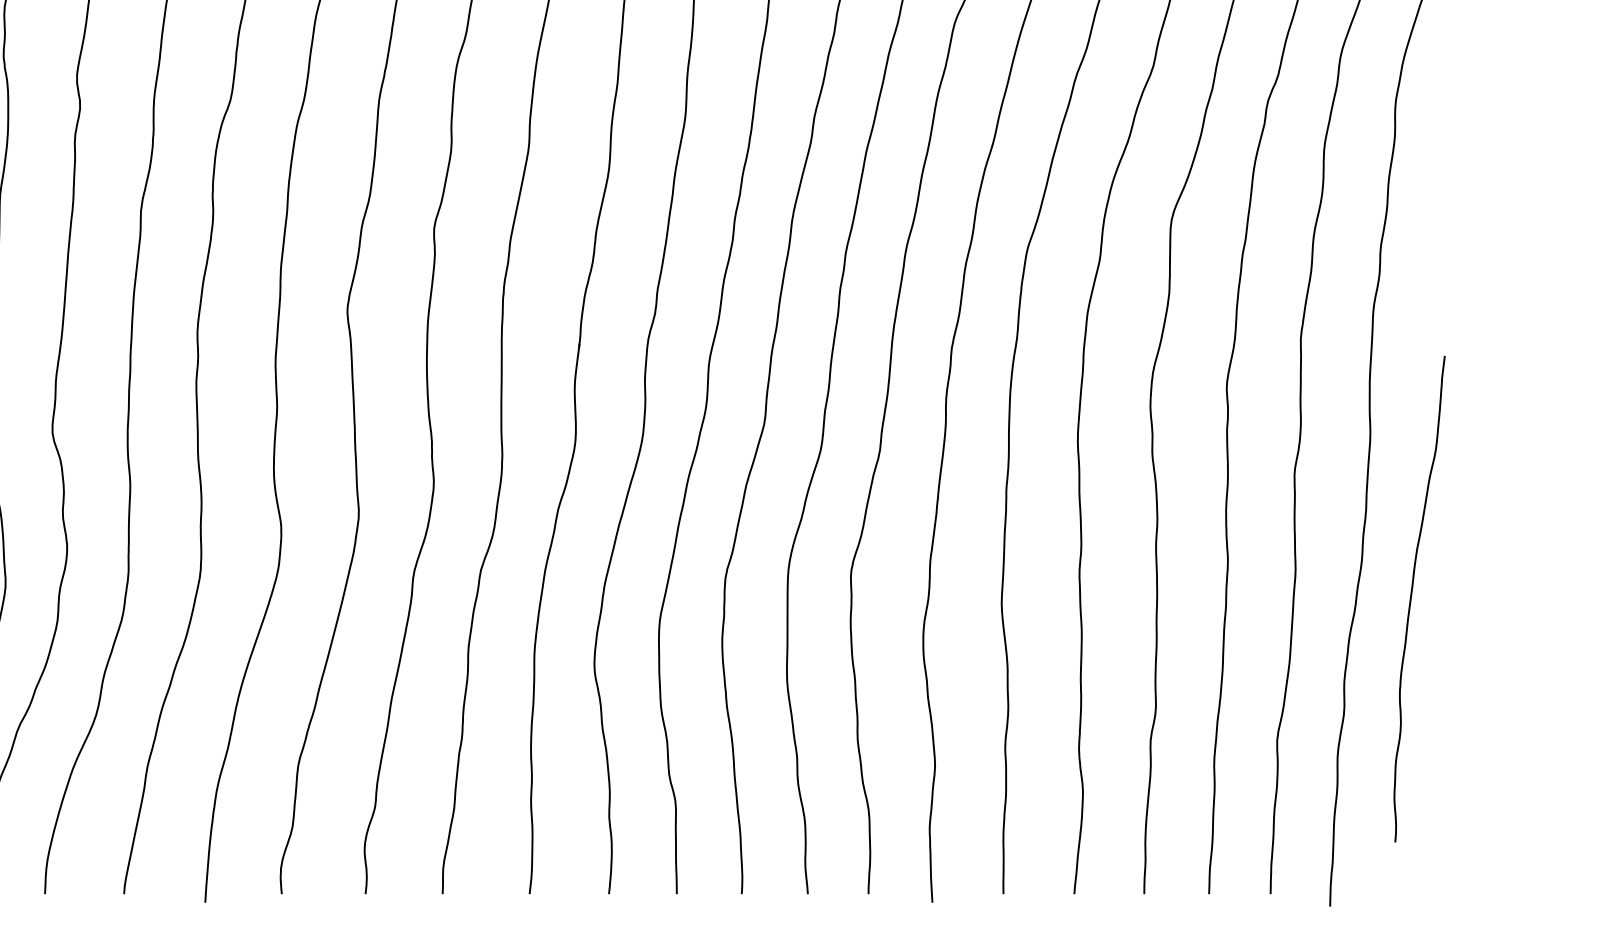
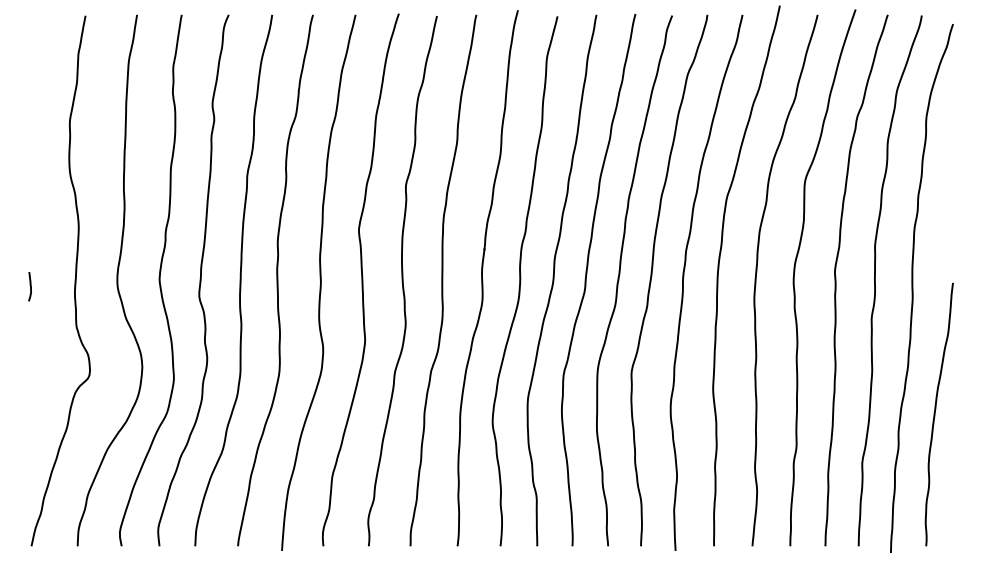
curve: (1412, 598) -> (935, 414), moved

